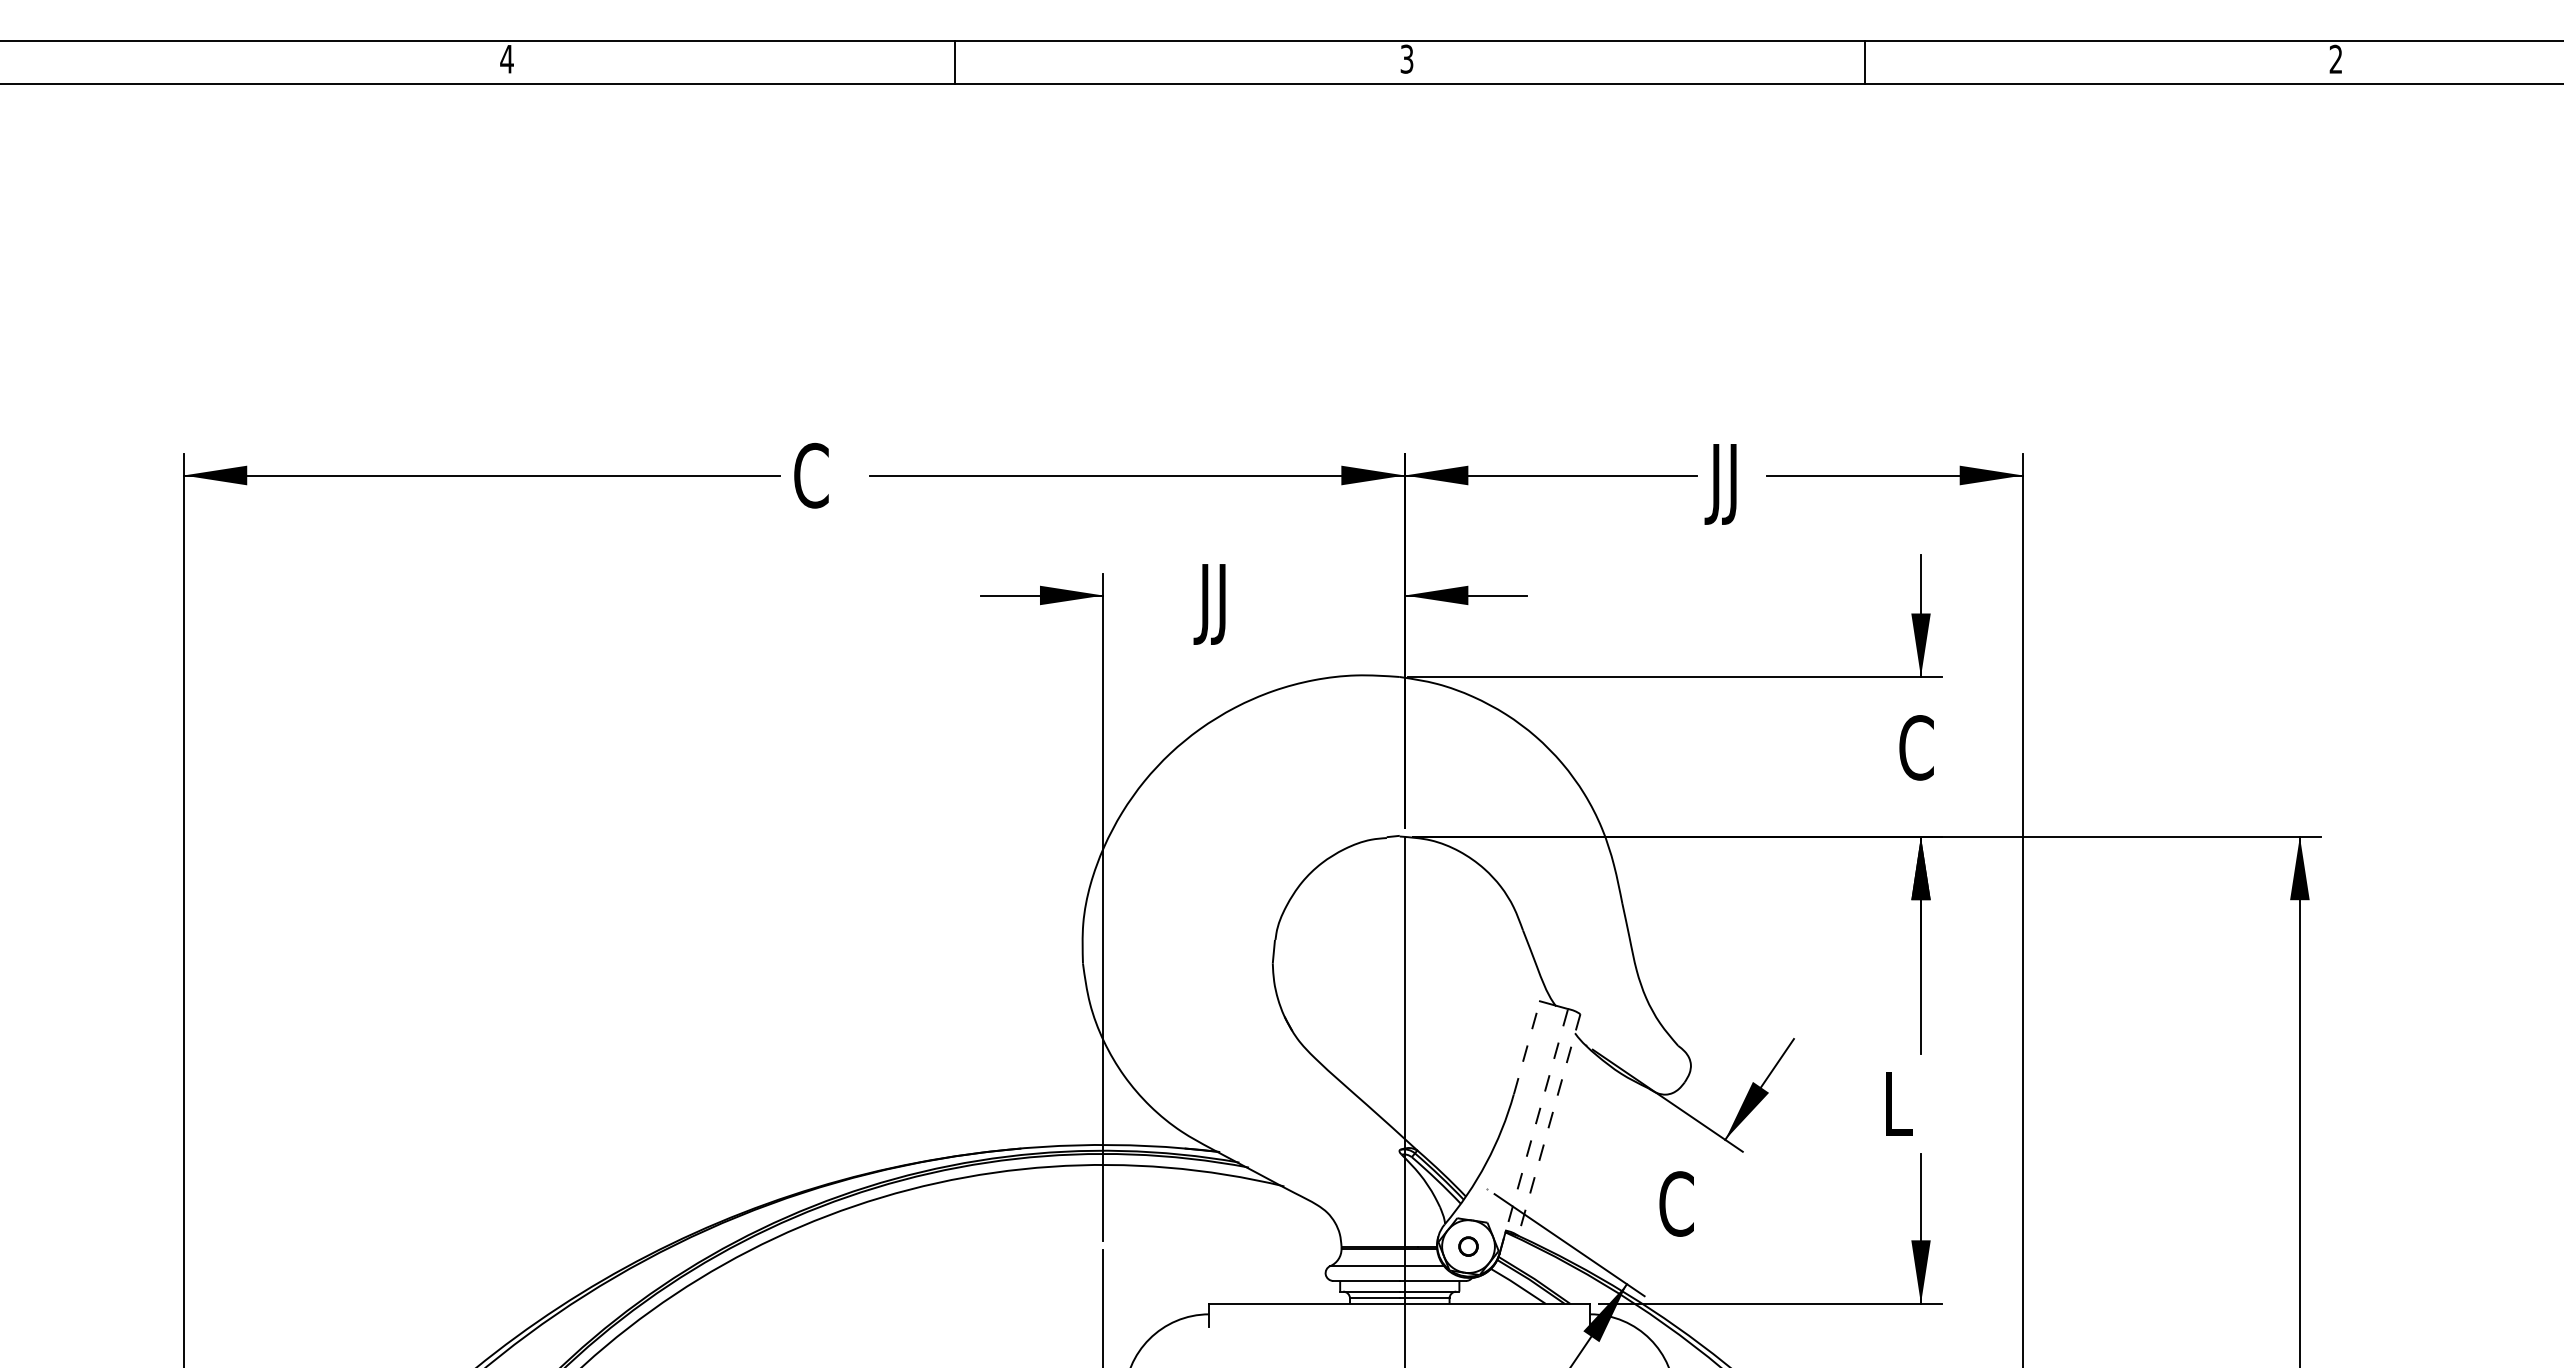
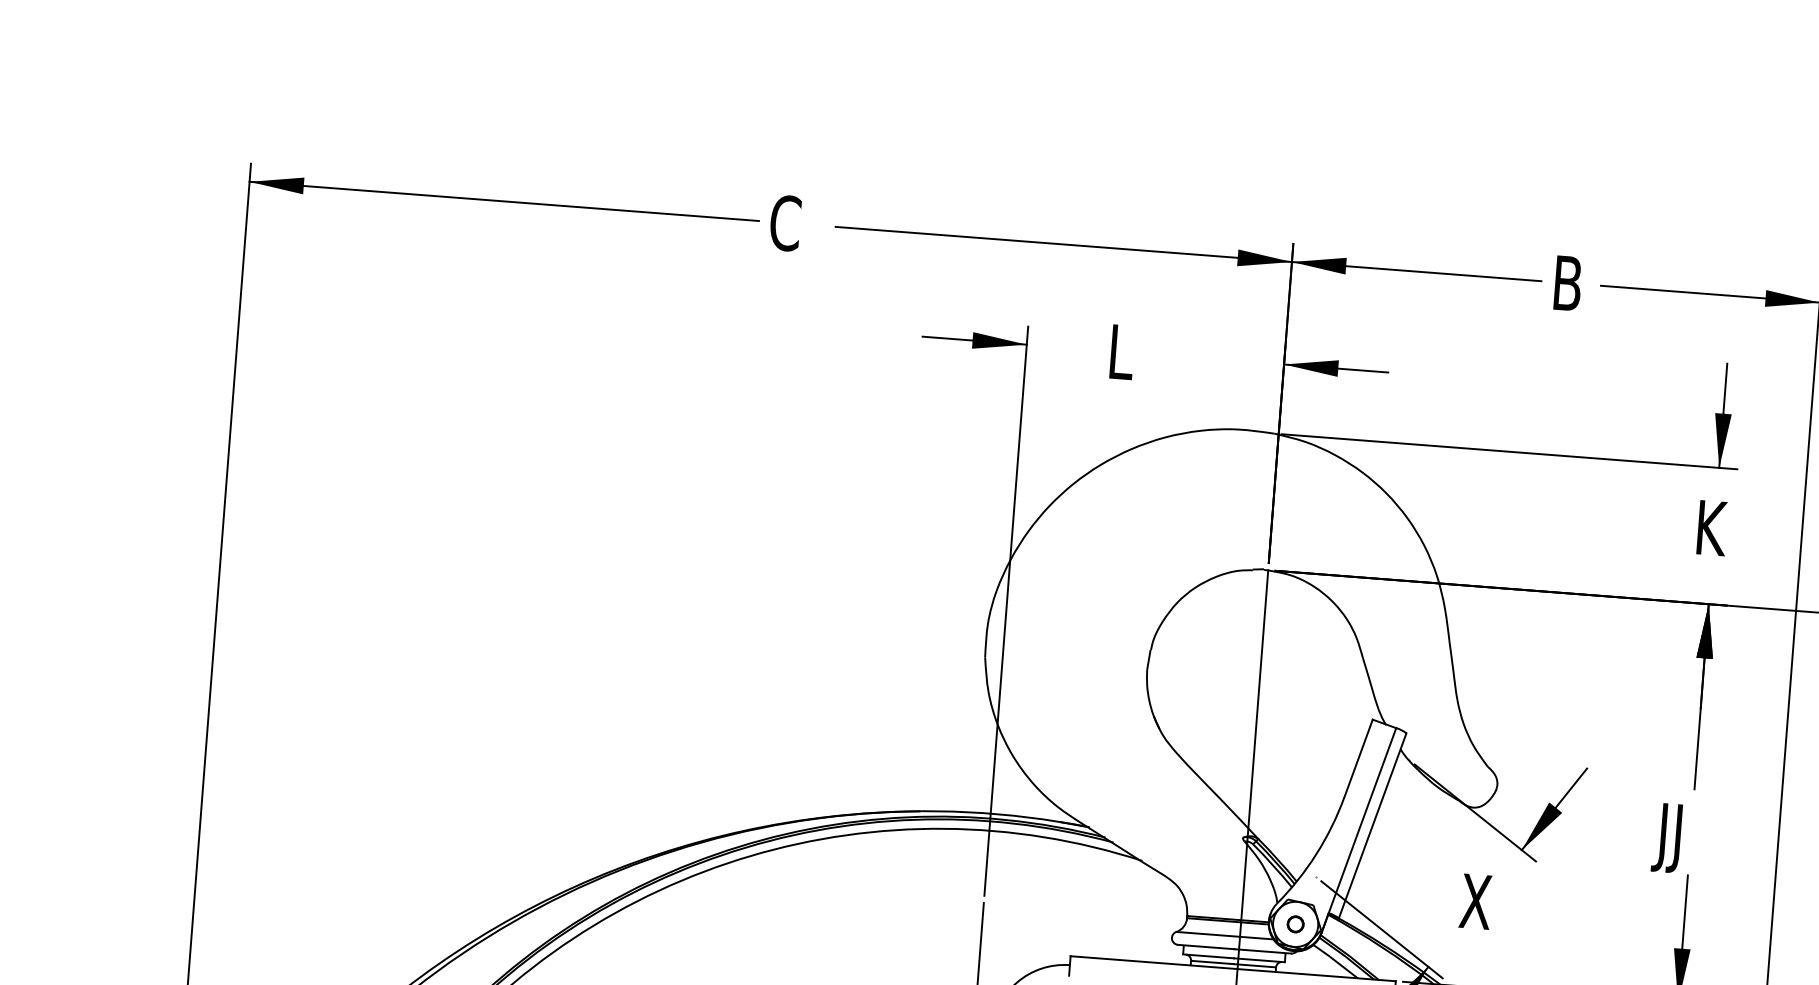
text: (1723, 484) -> (1563, 290), JJ -> B
text: (1210, 604) -> (1117, 359), JJ -> L
text: (1917, 747) -> (1711, 527), C -> K
line: (1527, 1047) -> (1359, 758), dashed -> solid
text: (1894, 1112) -> (1668, 837), L -> JJ
line: (1549, 1125) -> (1372, 826), dashed -> solid
line: (1533, 1131) -> (1358, 830), dashed -> solid
text: (1676, 1203) -> (1476, 901), C -> X

